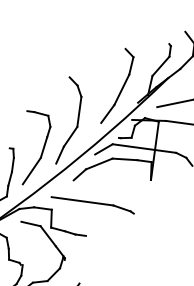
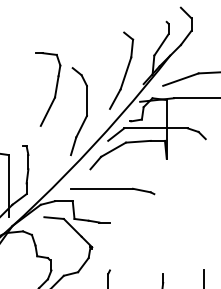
part: (42, 150) -> (55, 89), moved

